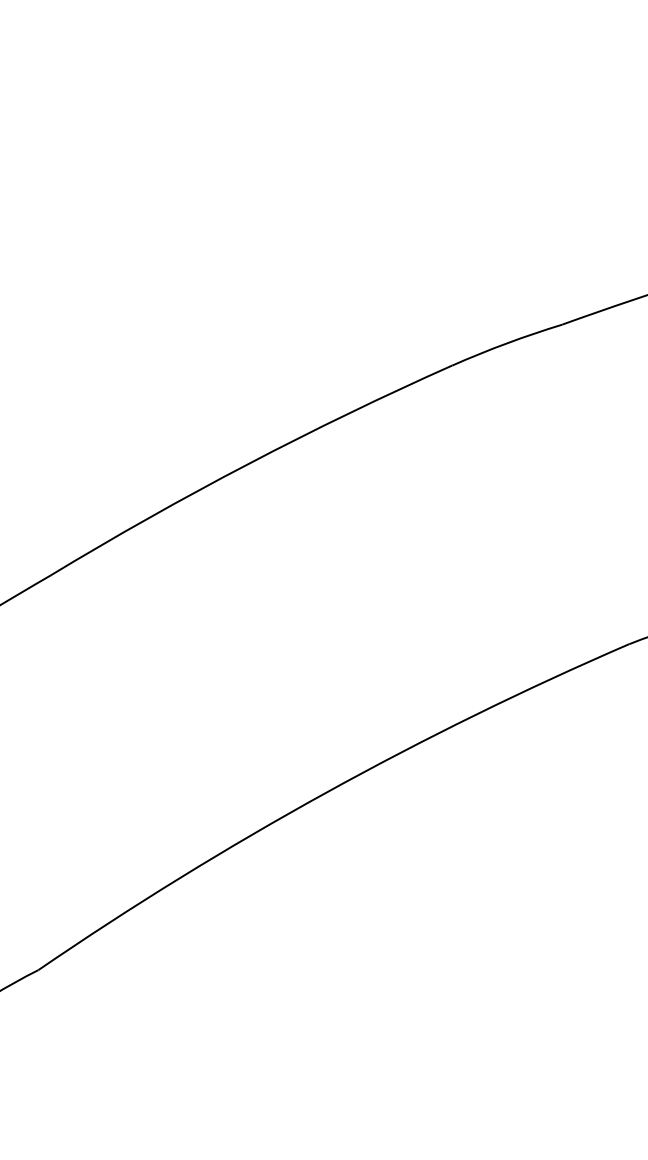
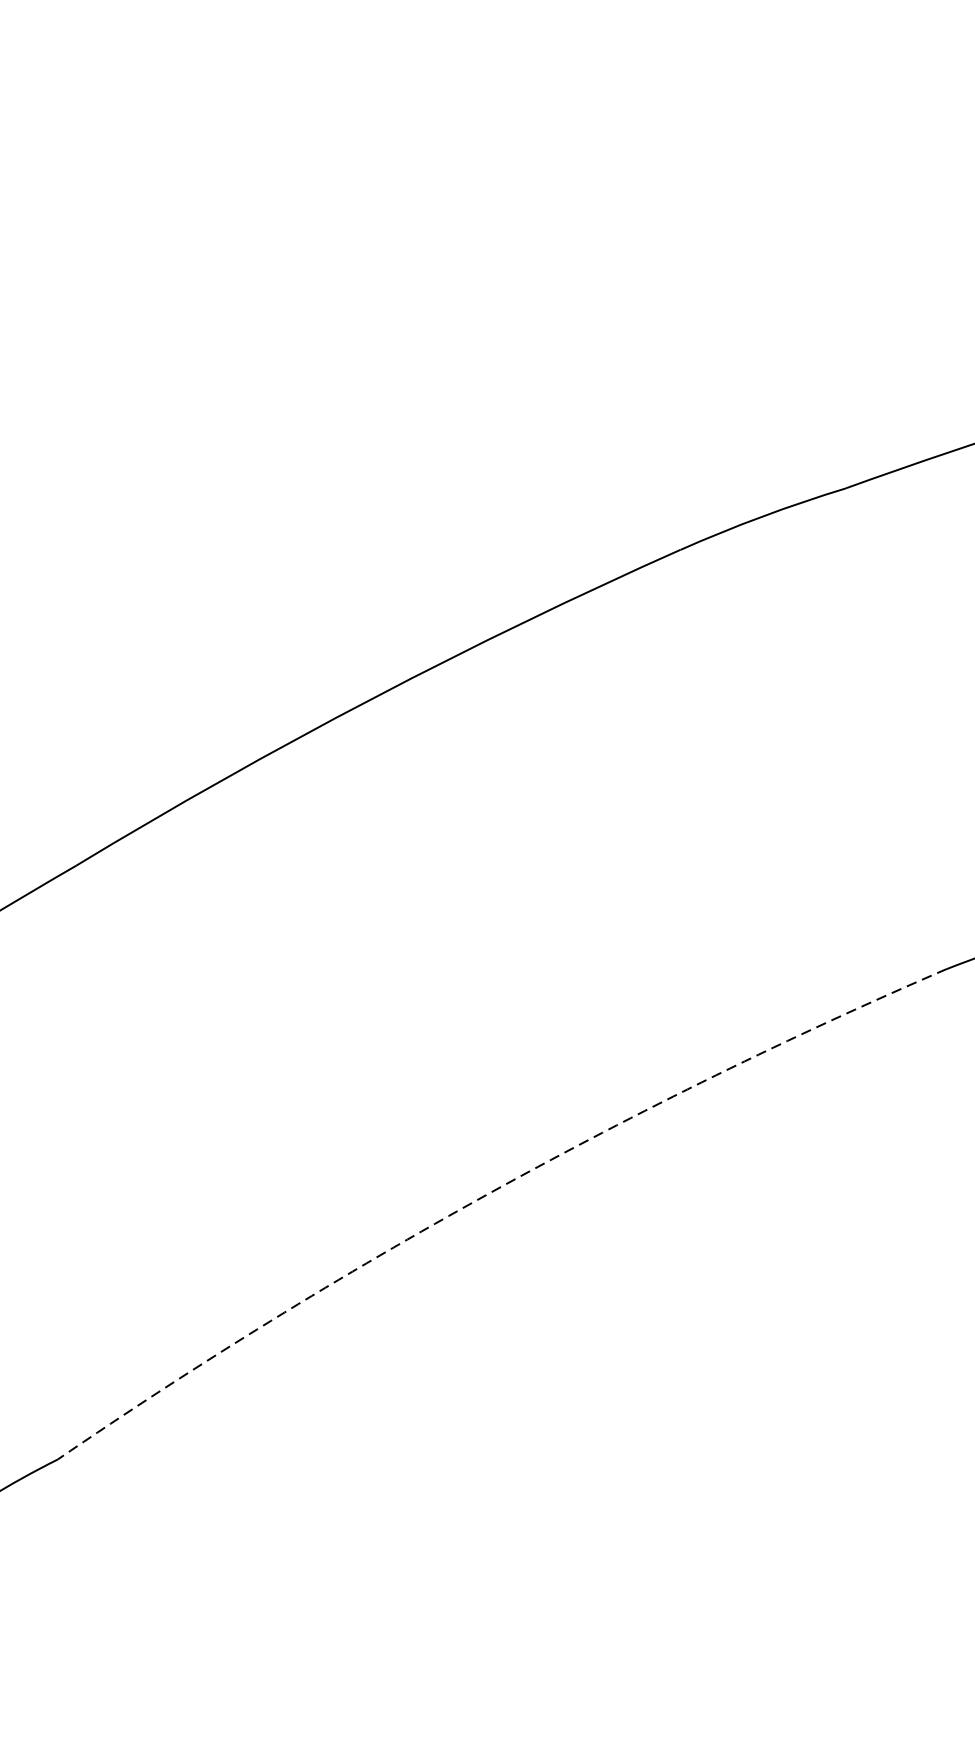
arc: (326, 792) -> (491, 1192), solid -> dashed

